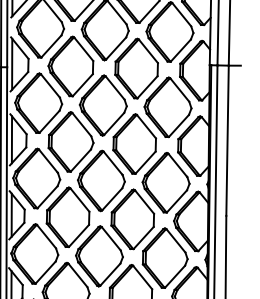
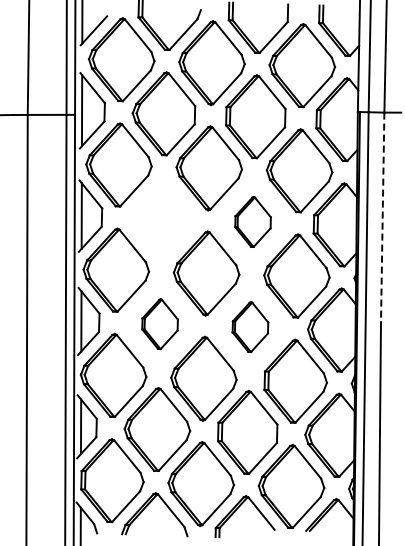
line: (227, 140) -> (382, 217), solid -> dashed
part: (71, 141) -> (164, 218), removed
part: (134, 143) -> (252, 221), size x0.6
part: (67, 216) -> (159, 323), size x0.6
part: (132, 218) -> (250, 326), size x0.6

